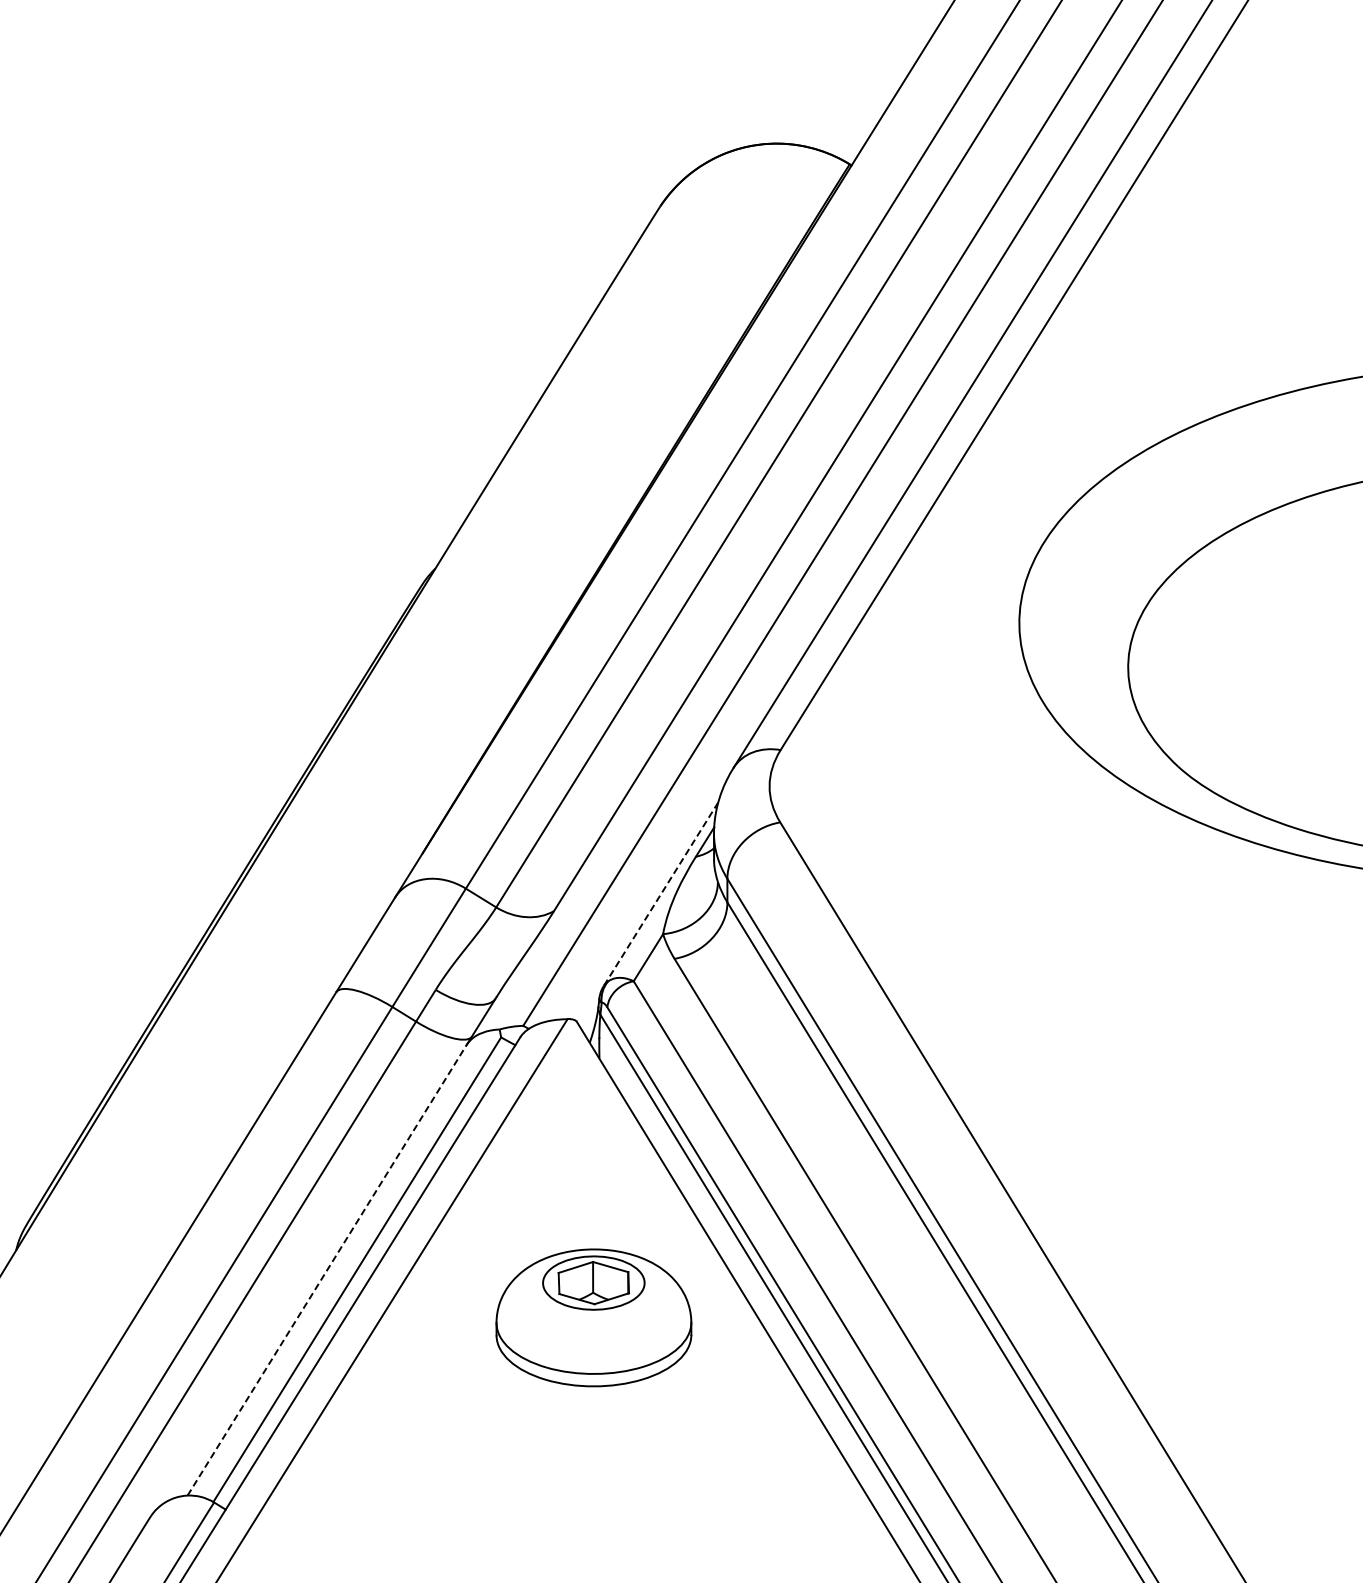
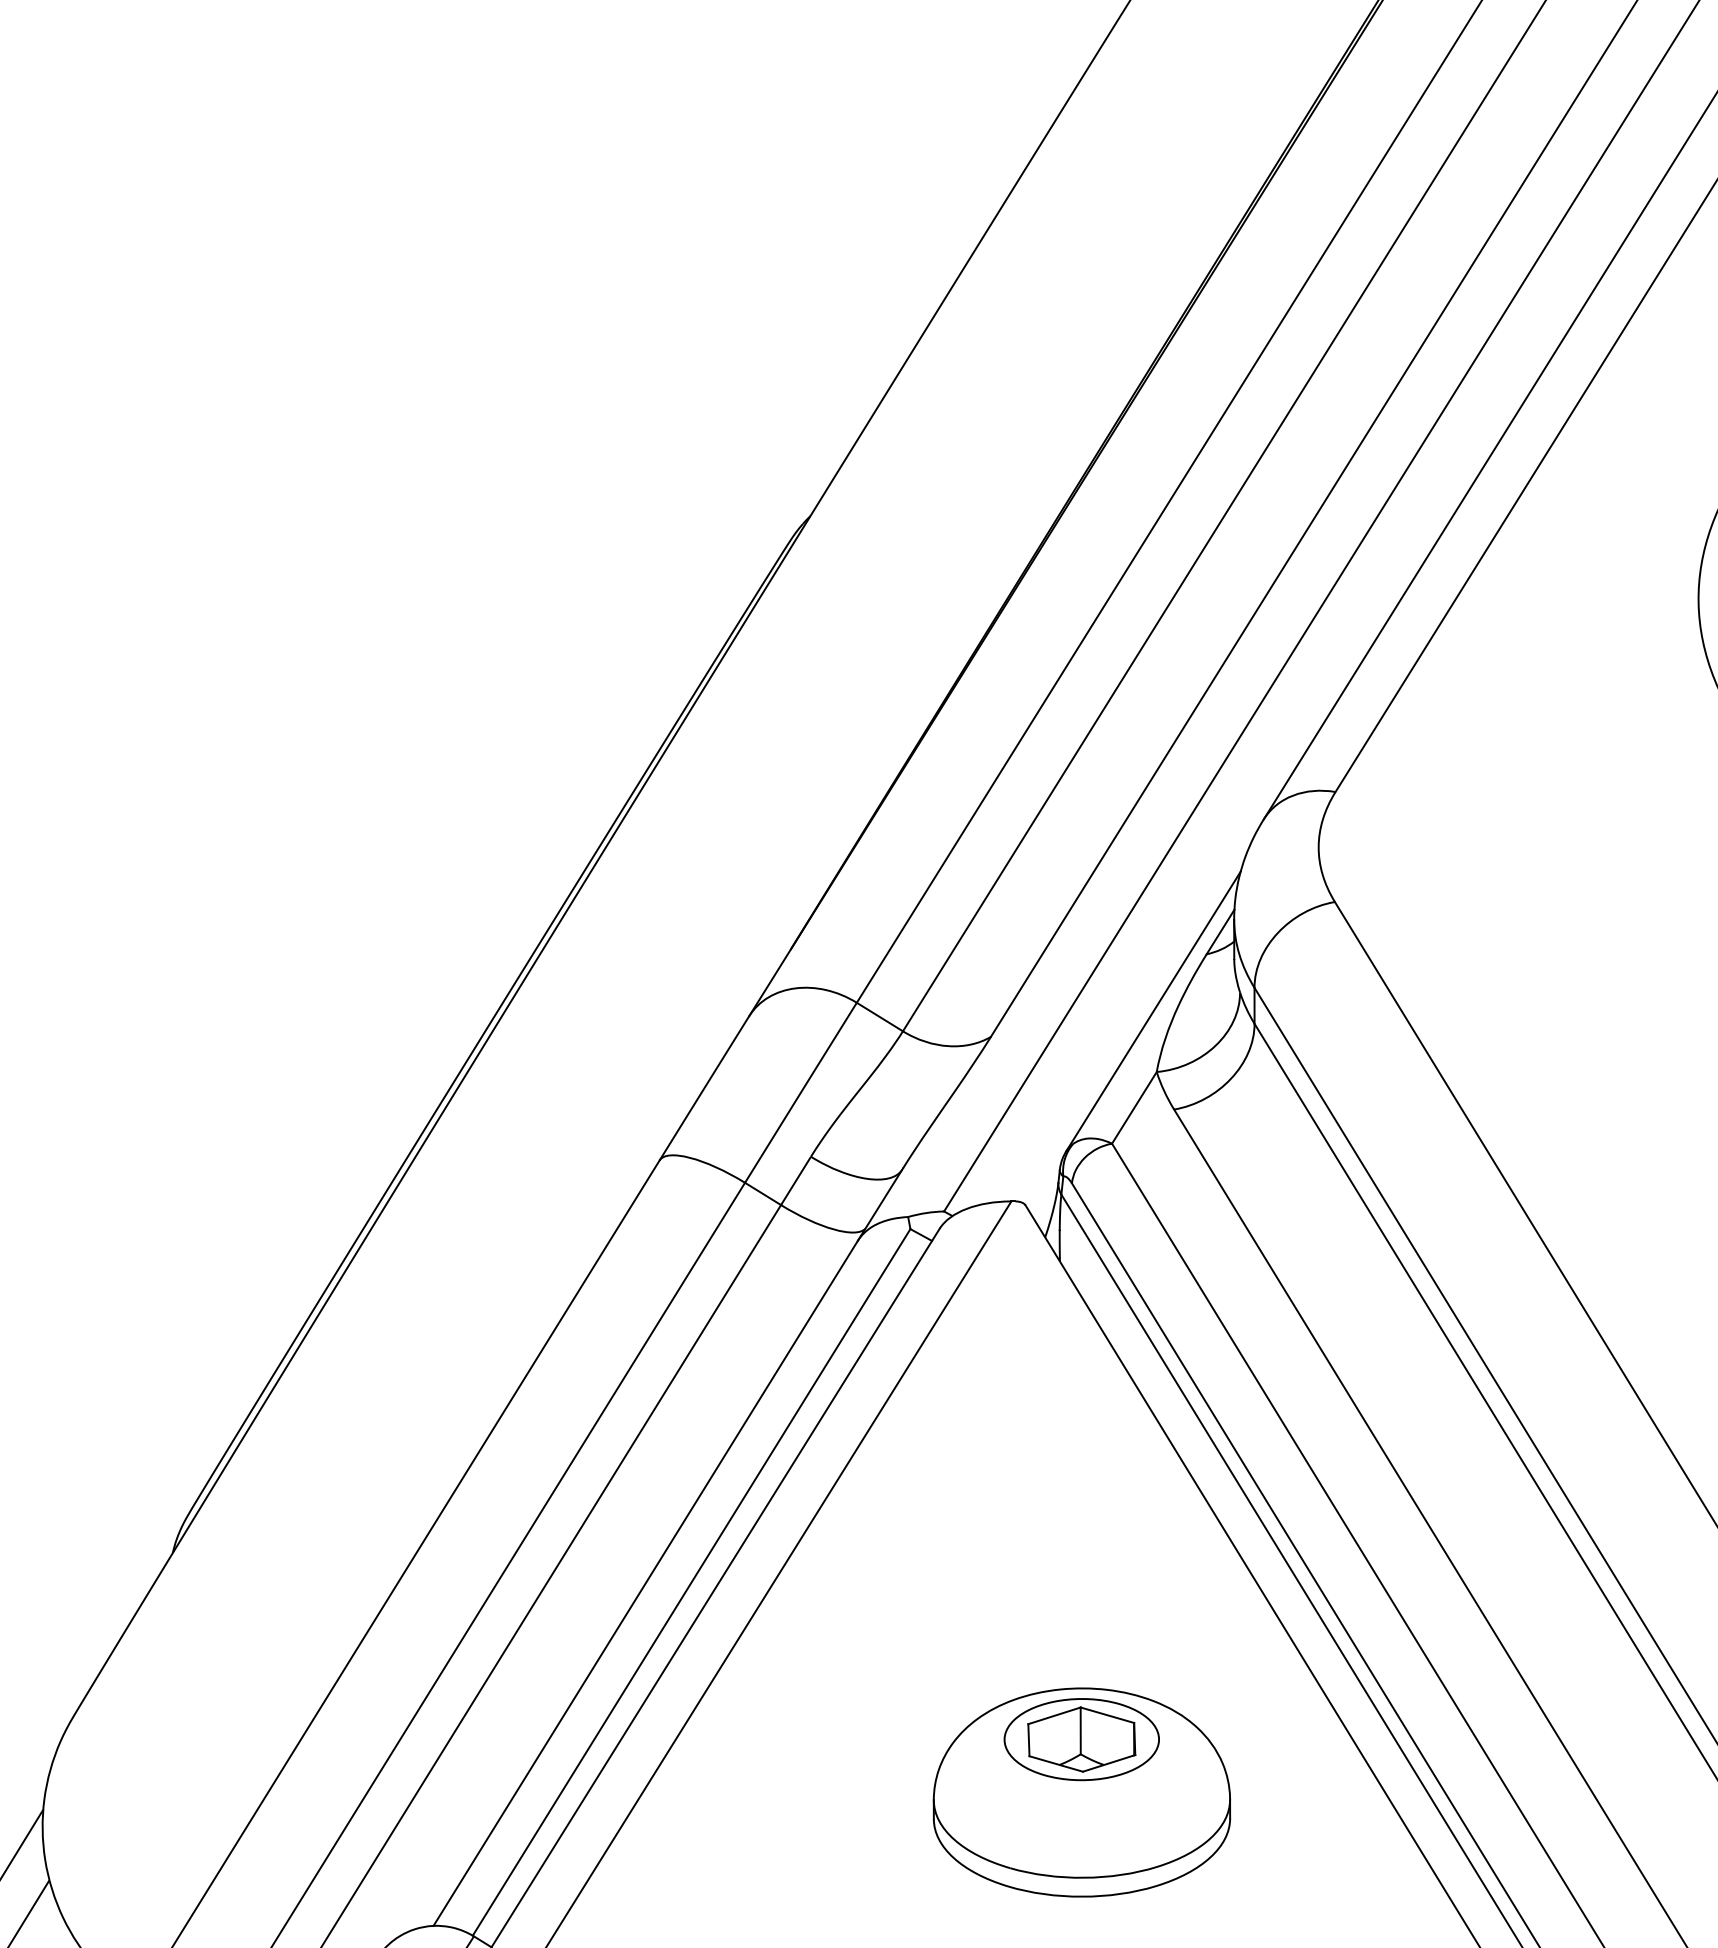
line: (660, 894) -> (1152, 1011), dashed -> solid
line: (327, 1270) -> (646, 1583), dashed -> solid
part: (593, 1317) -> (1081, 1791), moved

